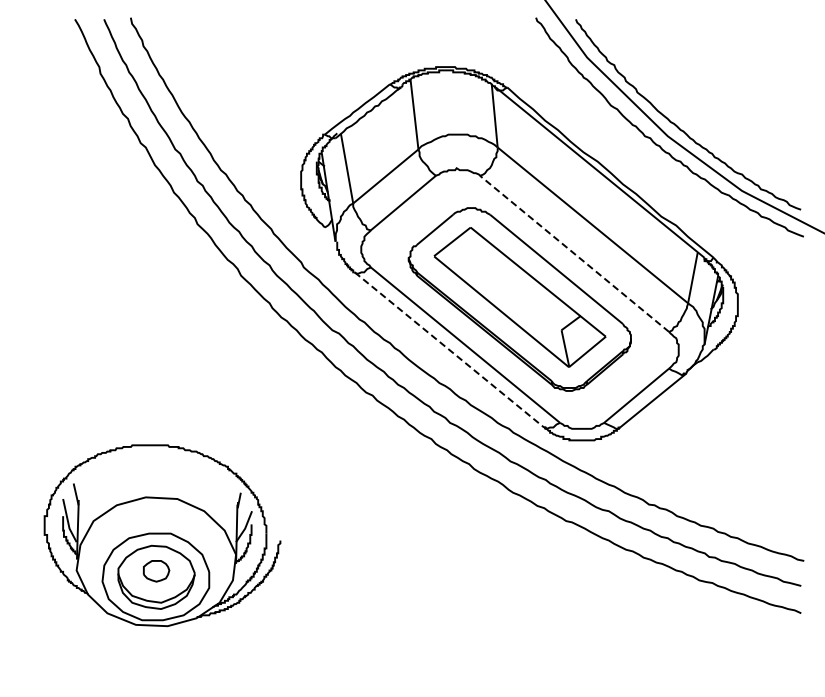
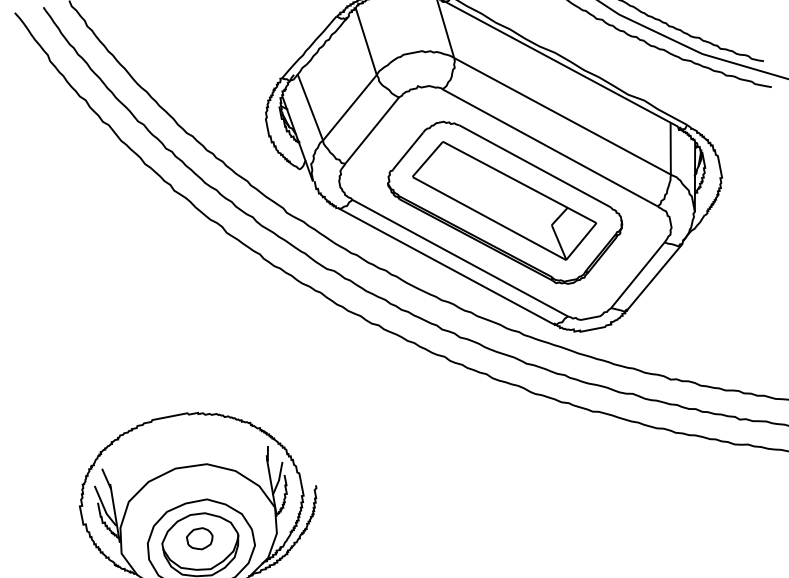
line: (574, 253) -> (549, 147), dashed -> solid
line: (449, 350) -> (445, 266), dashed -> solid

